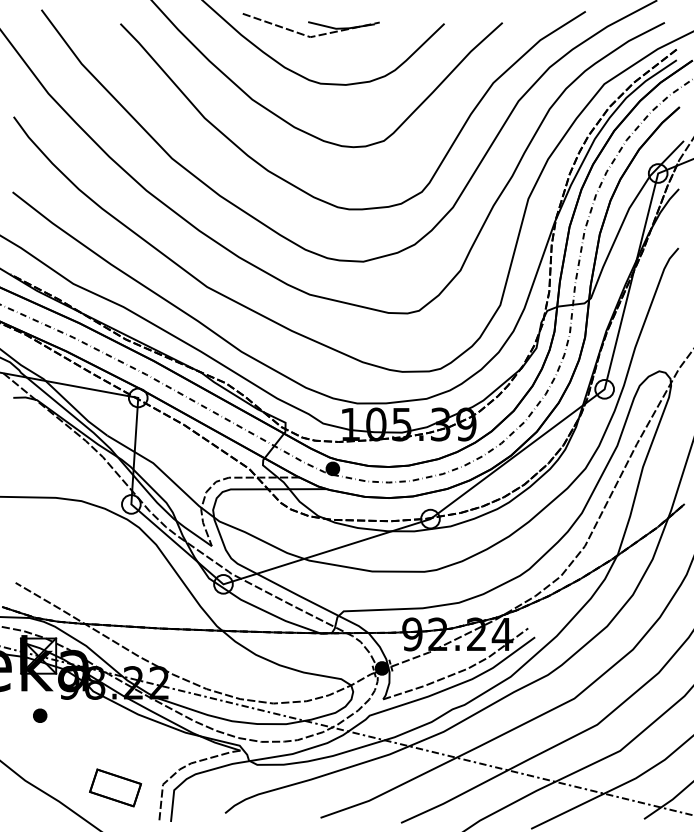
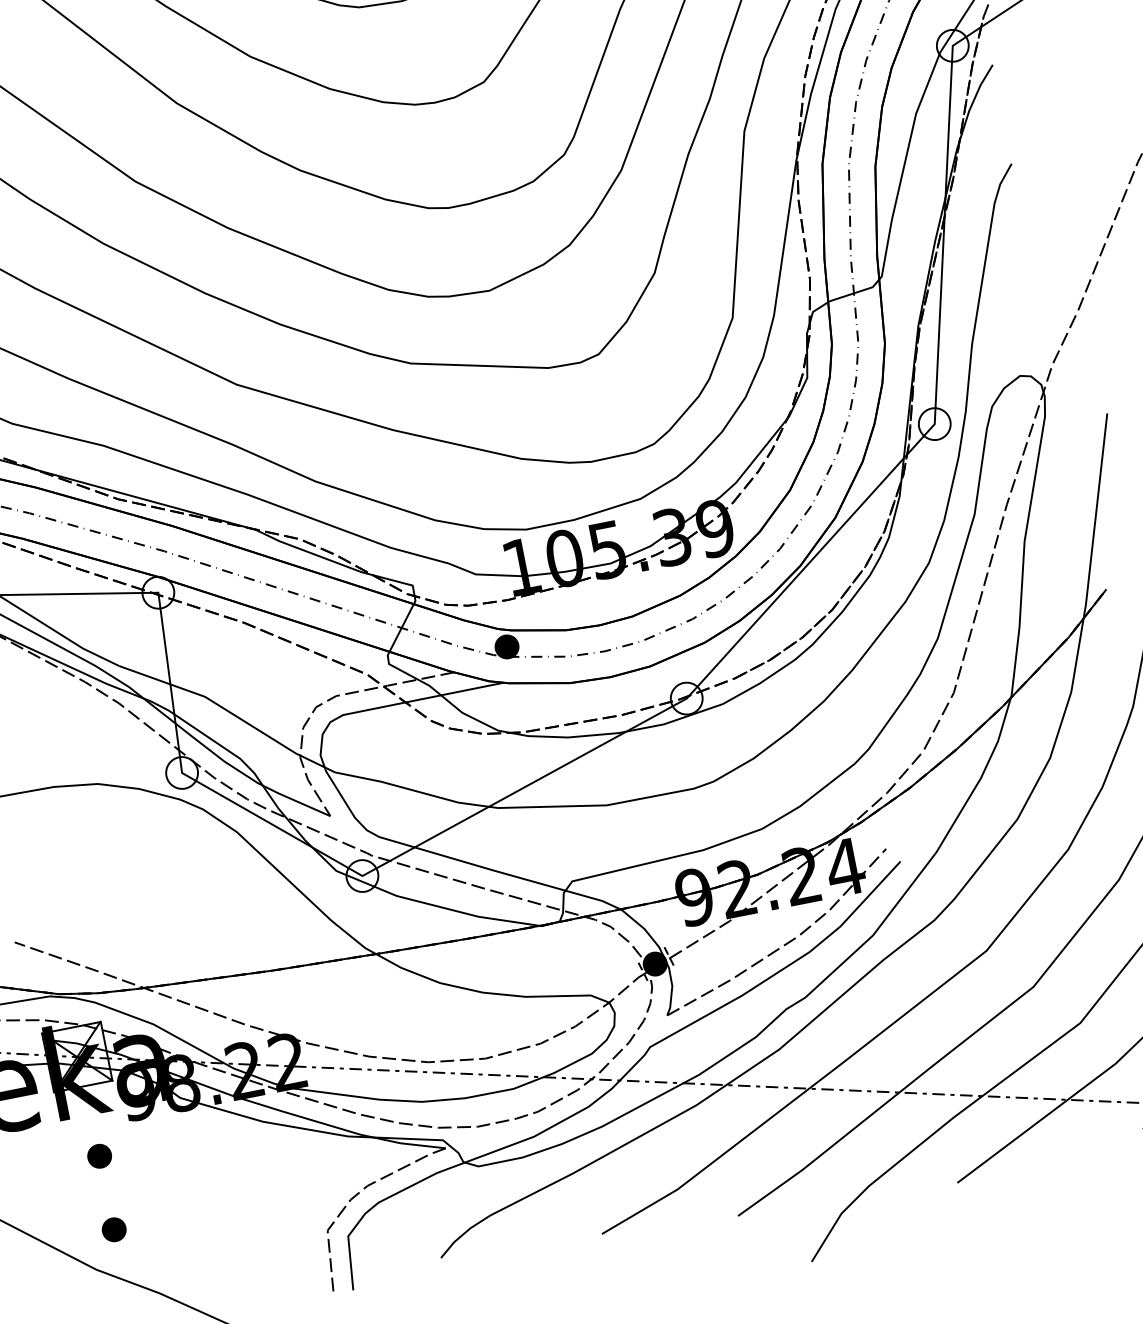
part: (40, 759) -> (114, 1229), added
part: (115, 787) -> (249, 1251), removed

